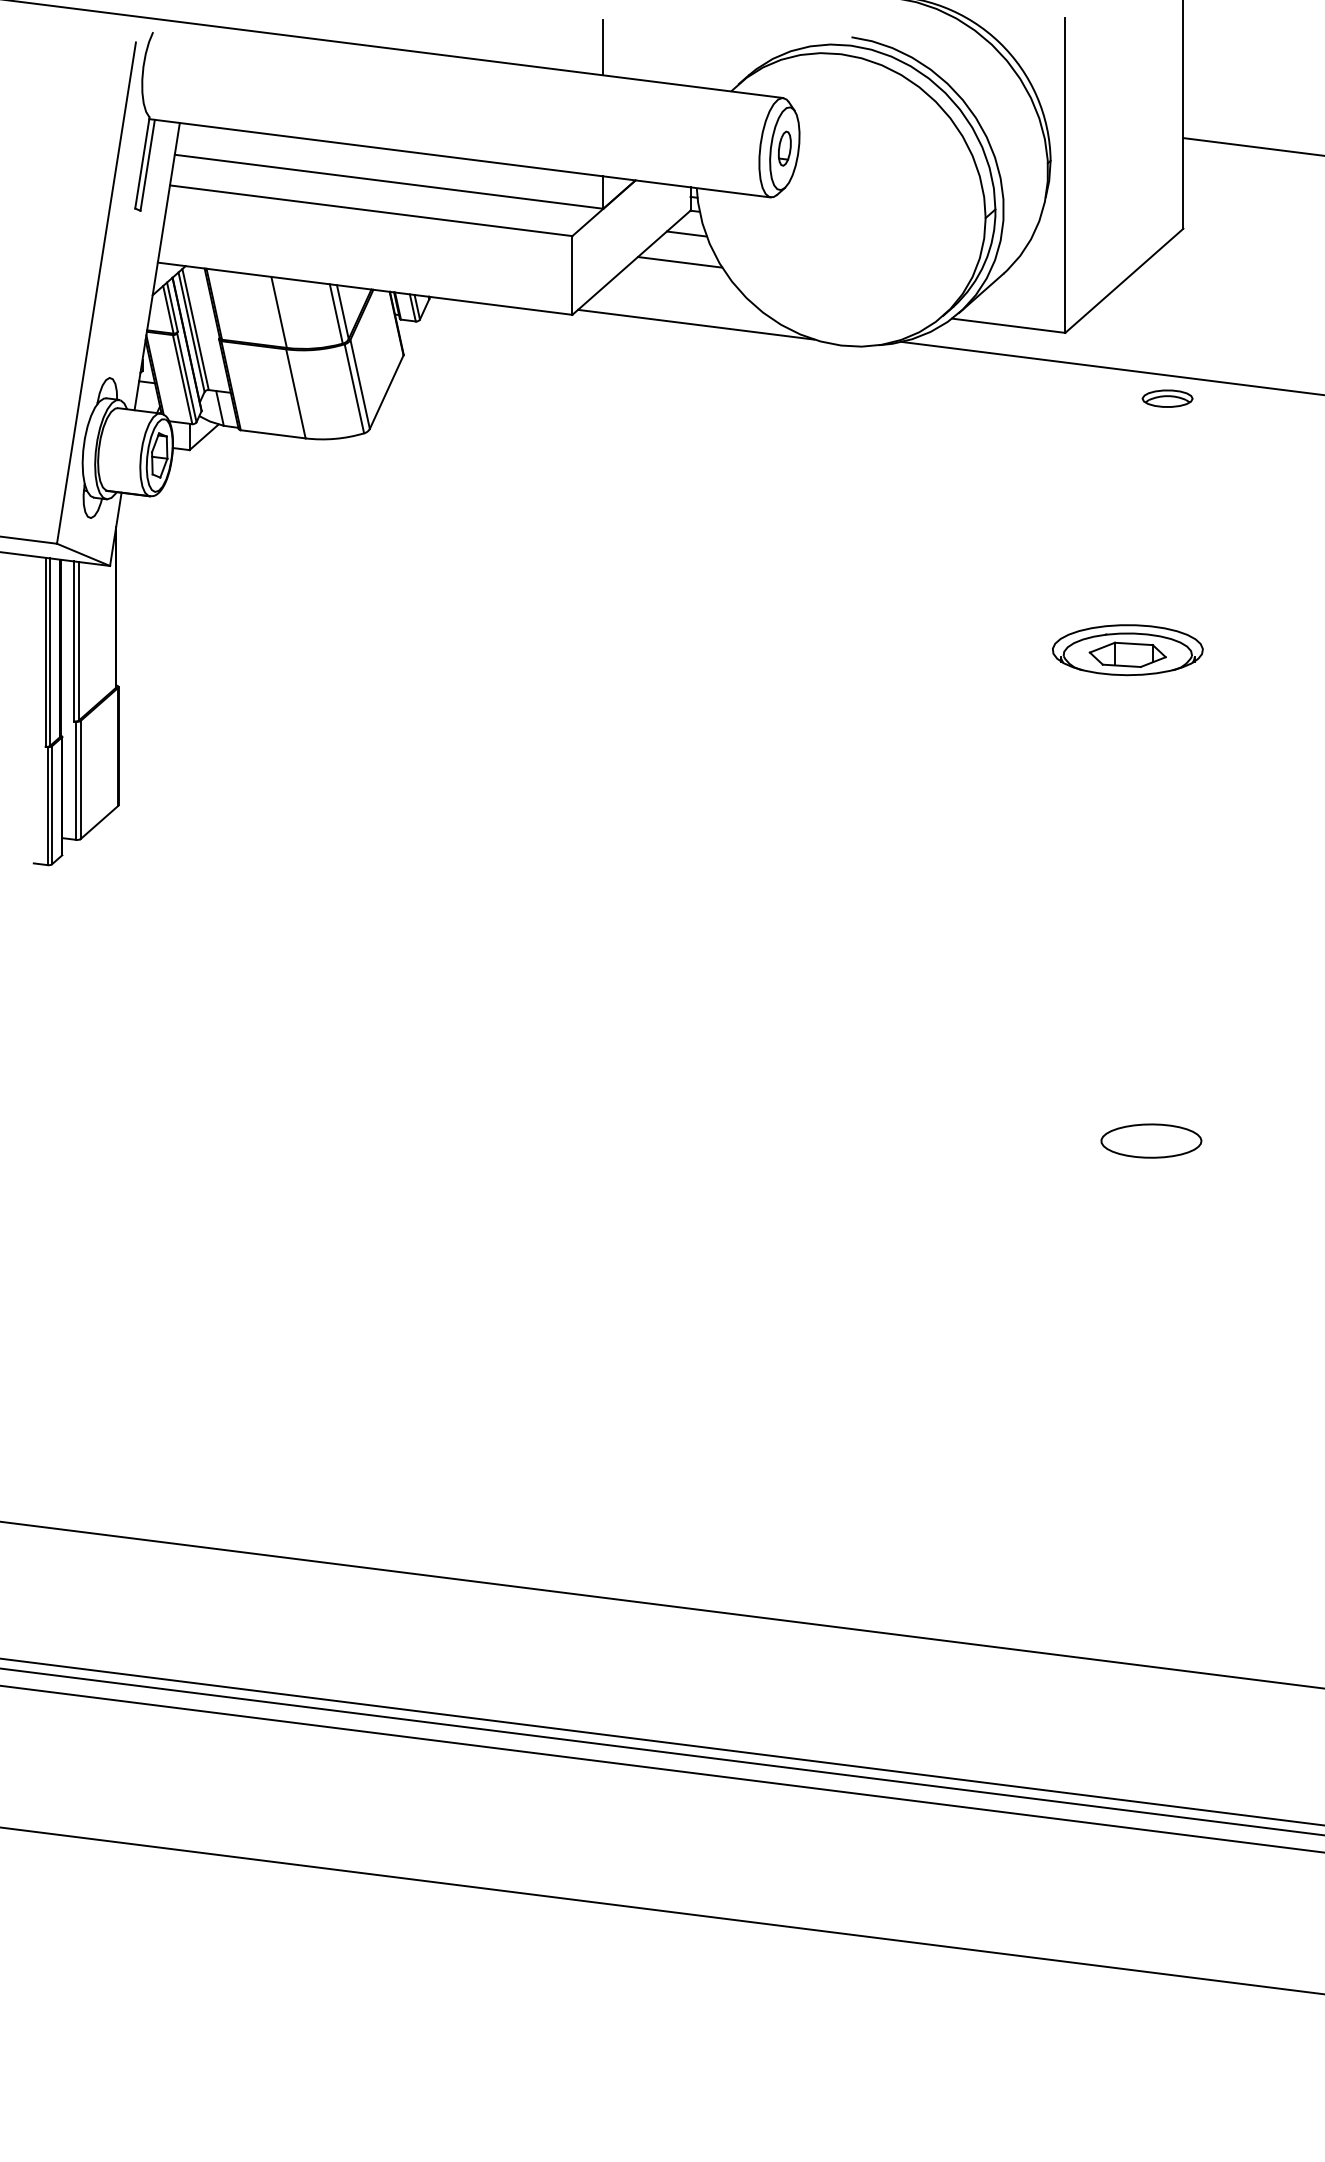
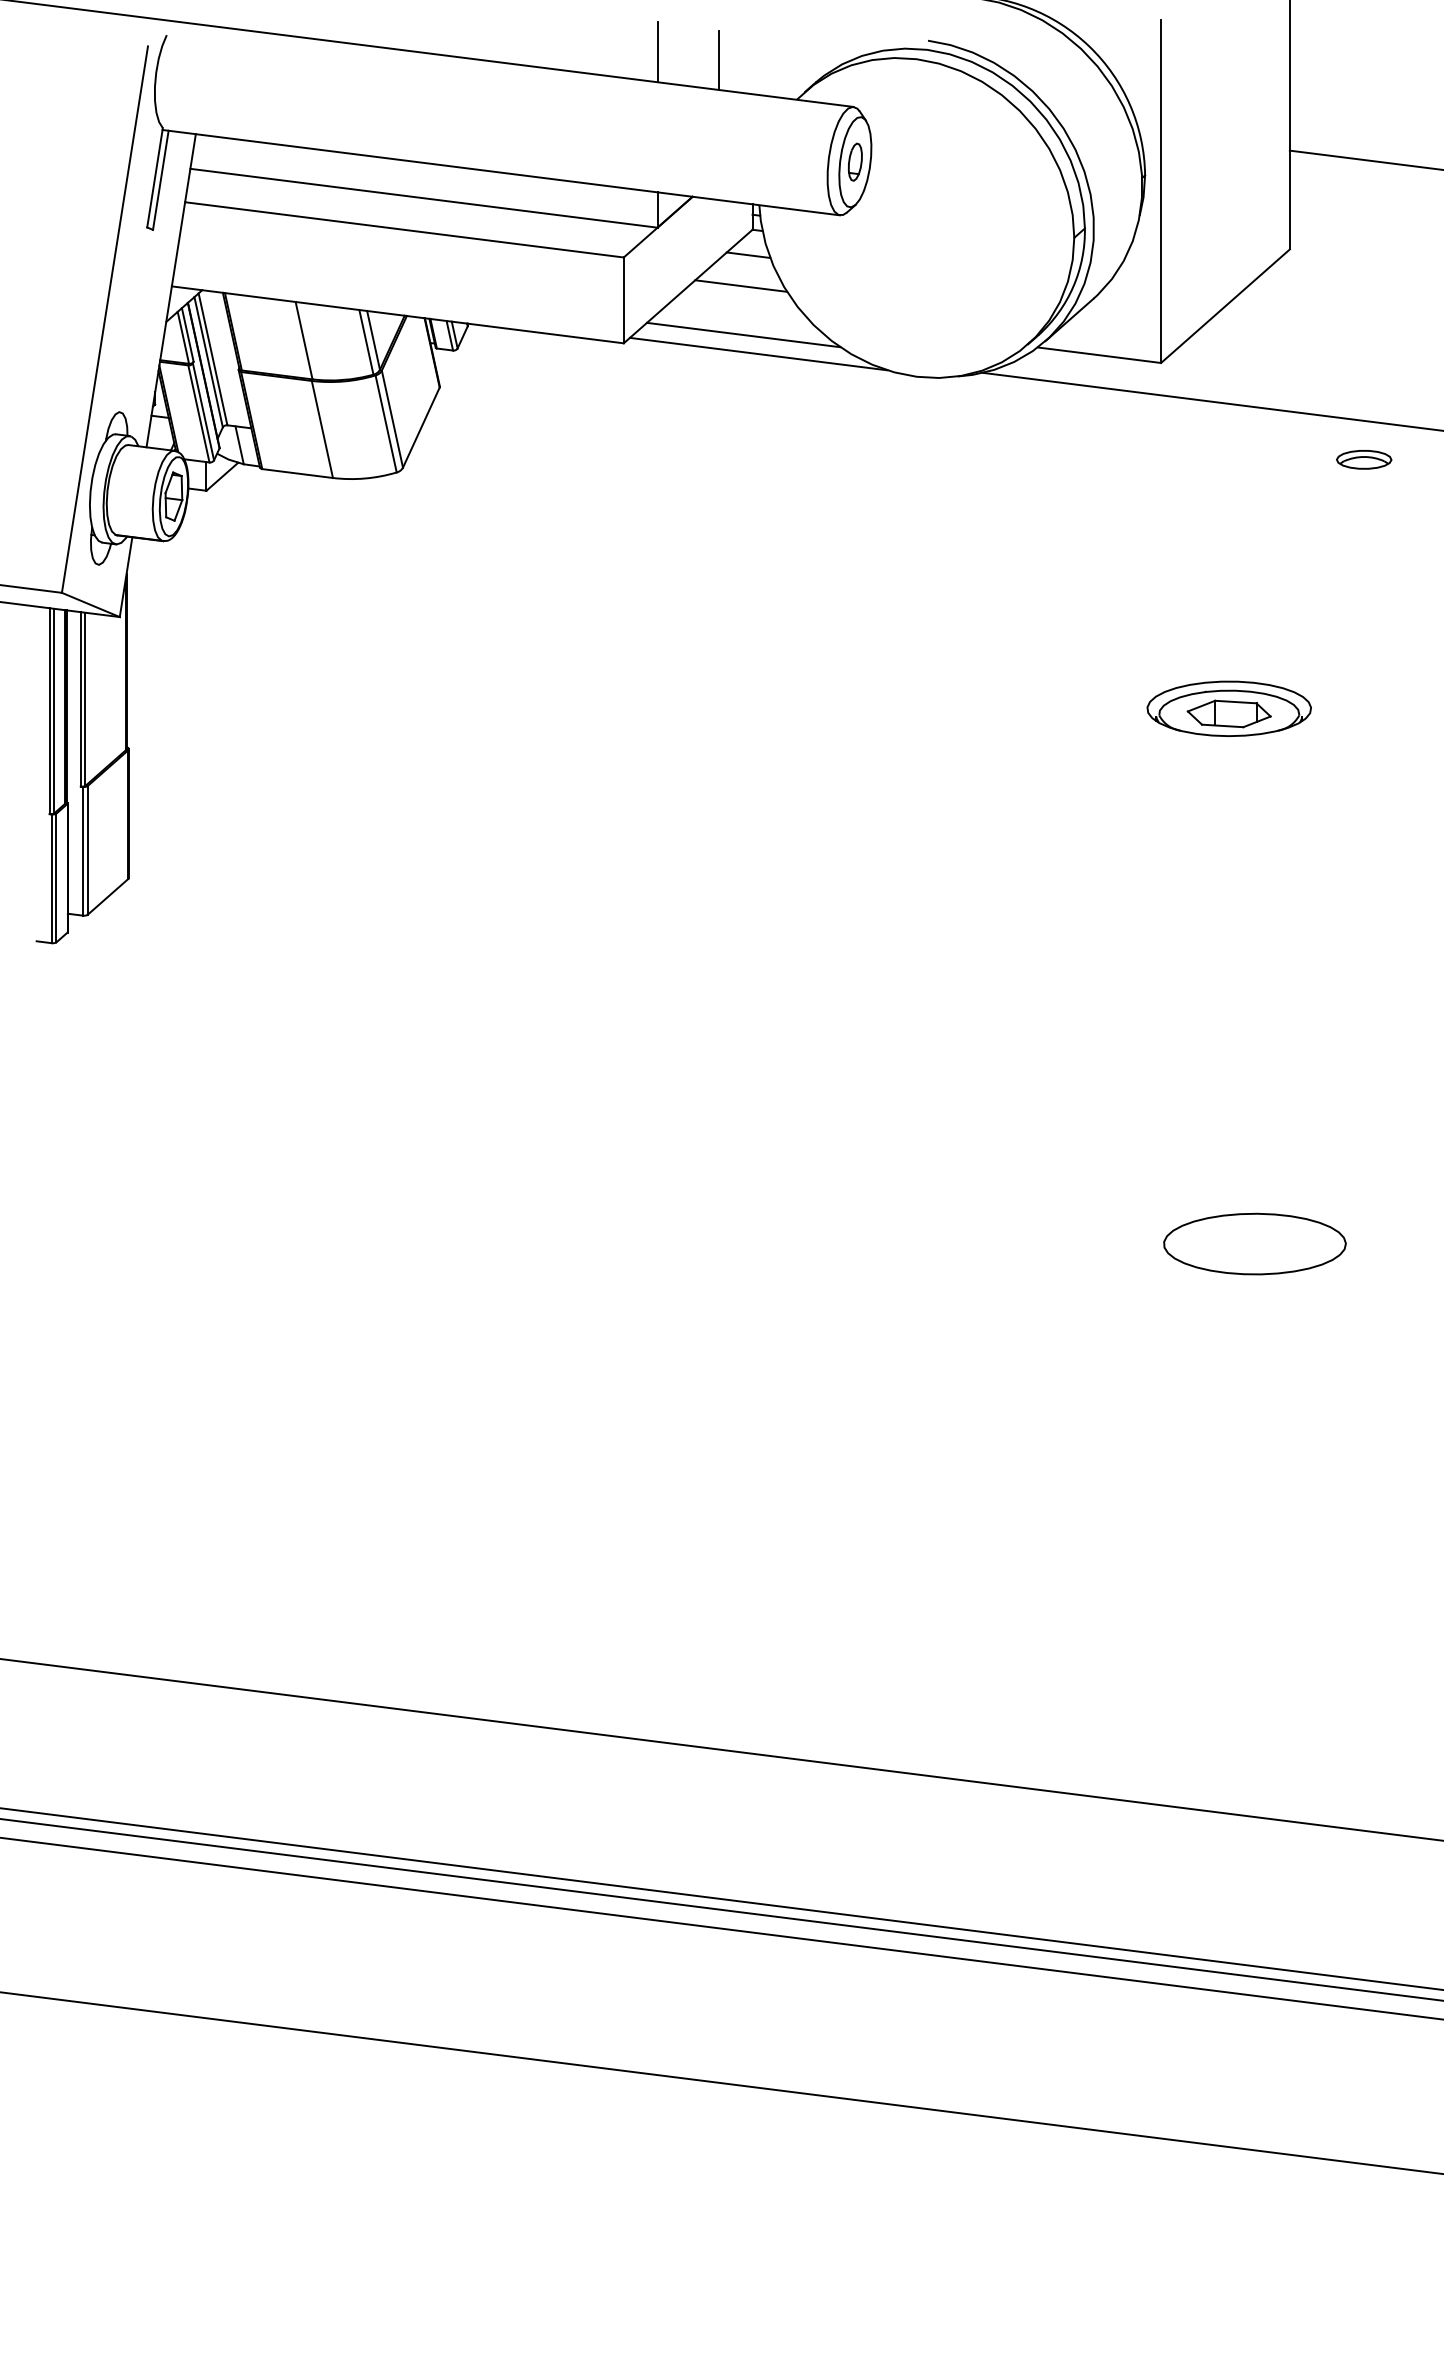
line: (659, 55) -> (718, 60), added
line: (682, 307) -> (743, 335), added
part: (1167, 398) -> (1364, 459), moved
part: (1151, 1140) -> (1255, 1243), size x1.67

